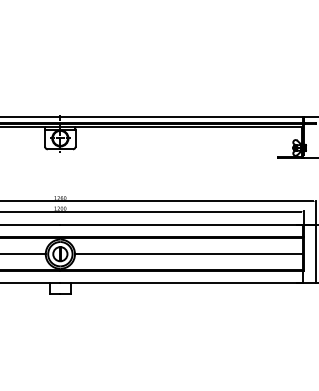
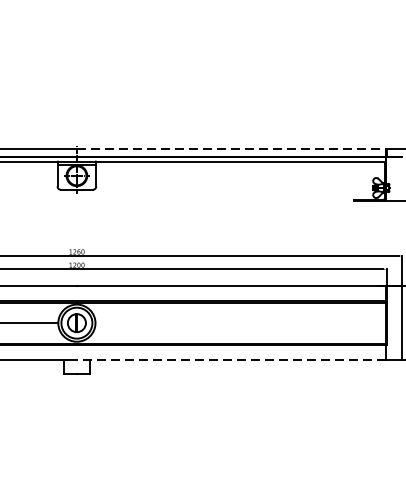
line: (181, 117) -> (230, 149), solid -> dashed
line: (189, 254) -> (241, 323), removed
line: (181, 283) -> (230, 360), solid -> dashed

